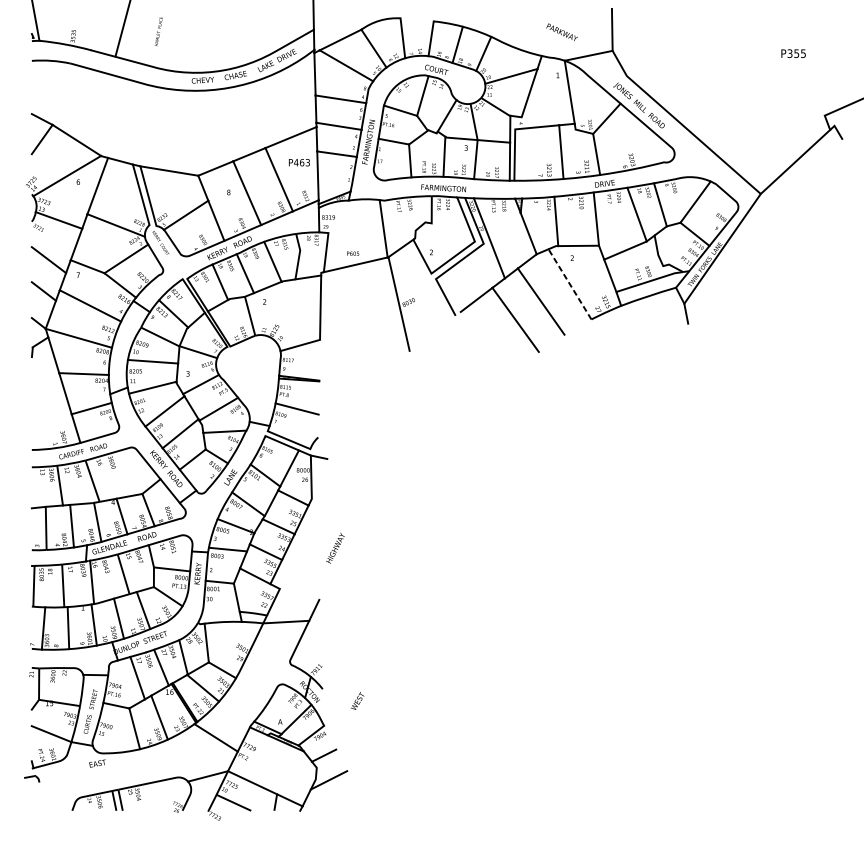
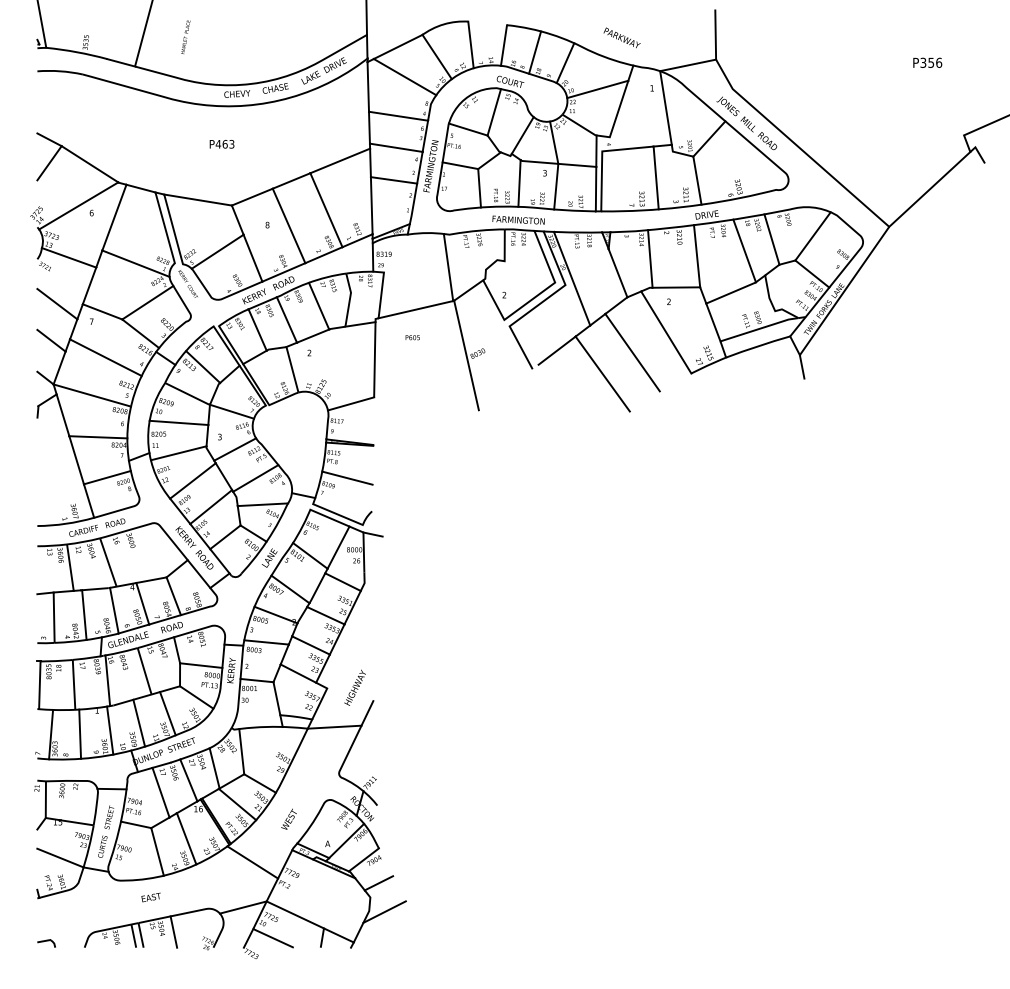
text: (561, 31) -> (621, 37), moved
text: (803, 53) -> (939, 62), P355 -> P356
text: (298, 162) -> (221, 144), moved
text: (352, 253) -> (412, 337), moved
line: (570, 284) -> (666, 332), dashed -> solid
text: (334, 547) -> (354, 687), moved
text: (357, 700) -> (288, 818), moved
text: (96, 763) -> (150, 897), moved
part: (31, 778) -> (46, 943), moved
line: (148, 796) -> (173, 931), added

